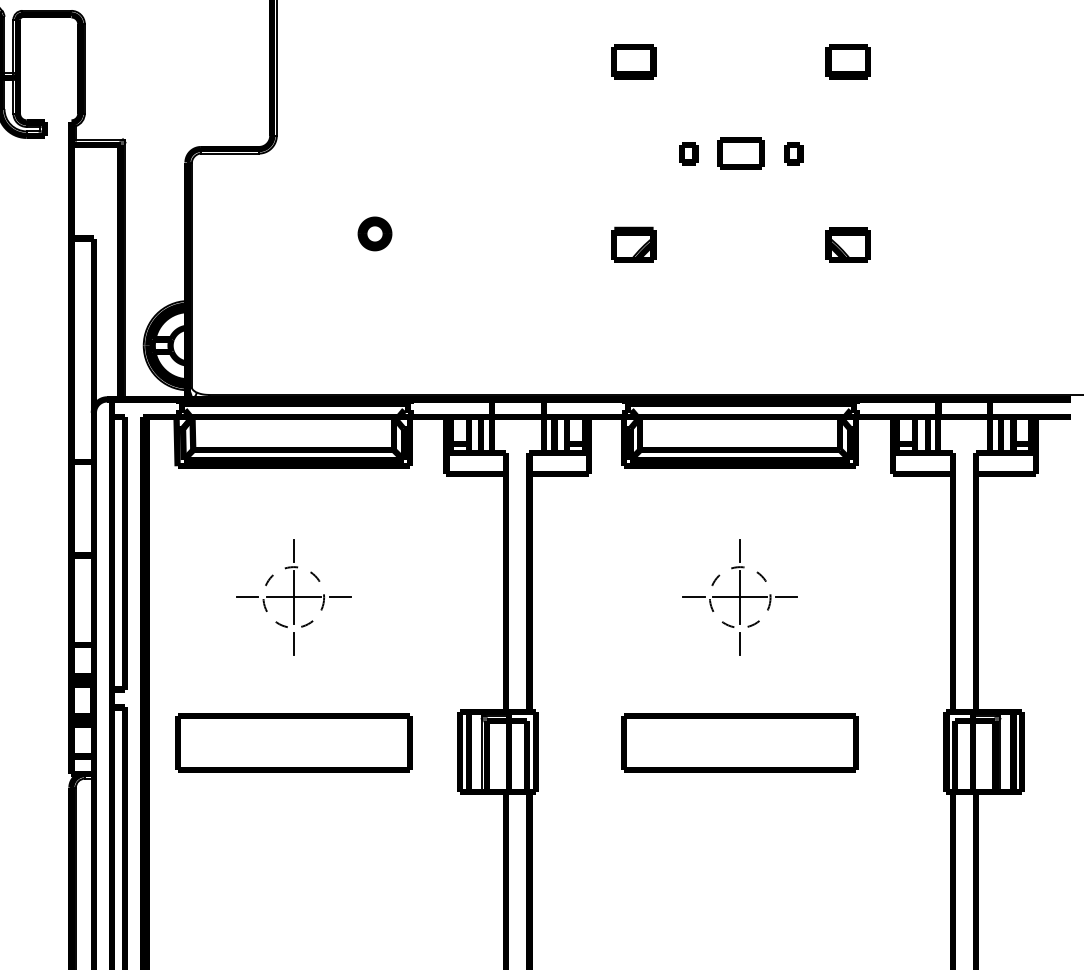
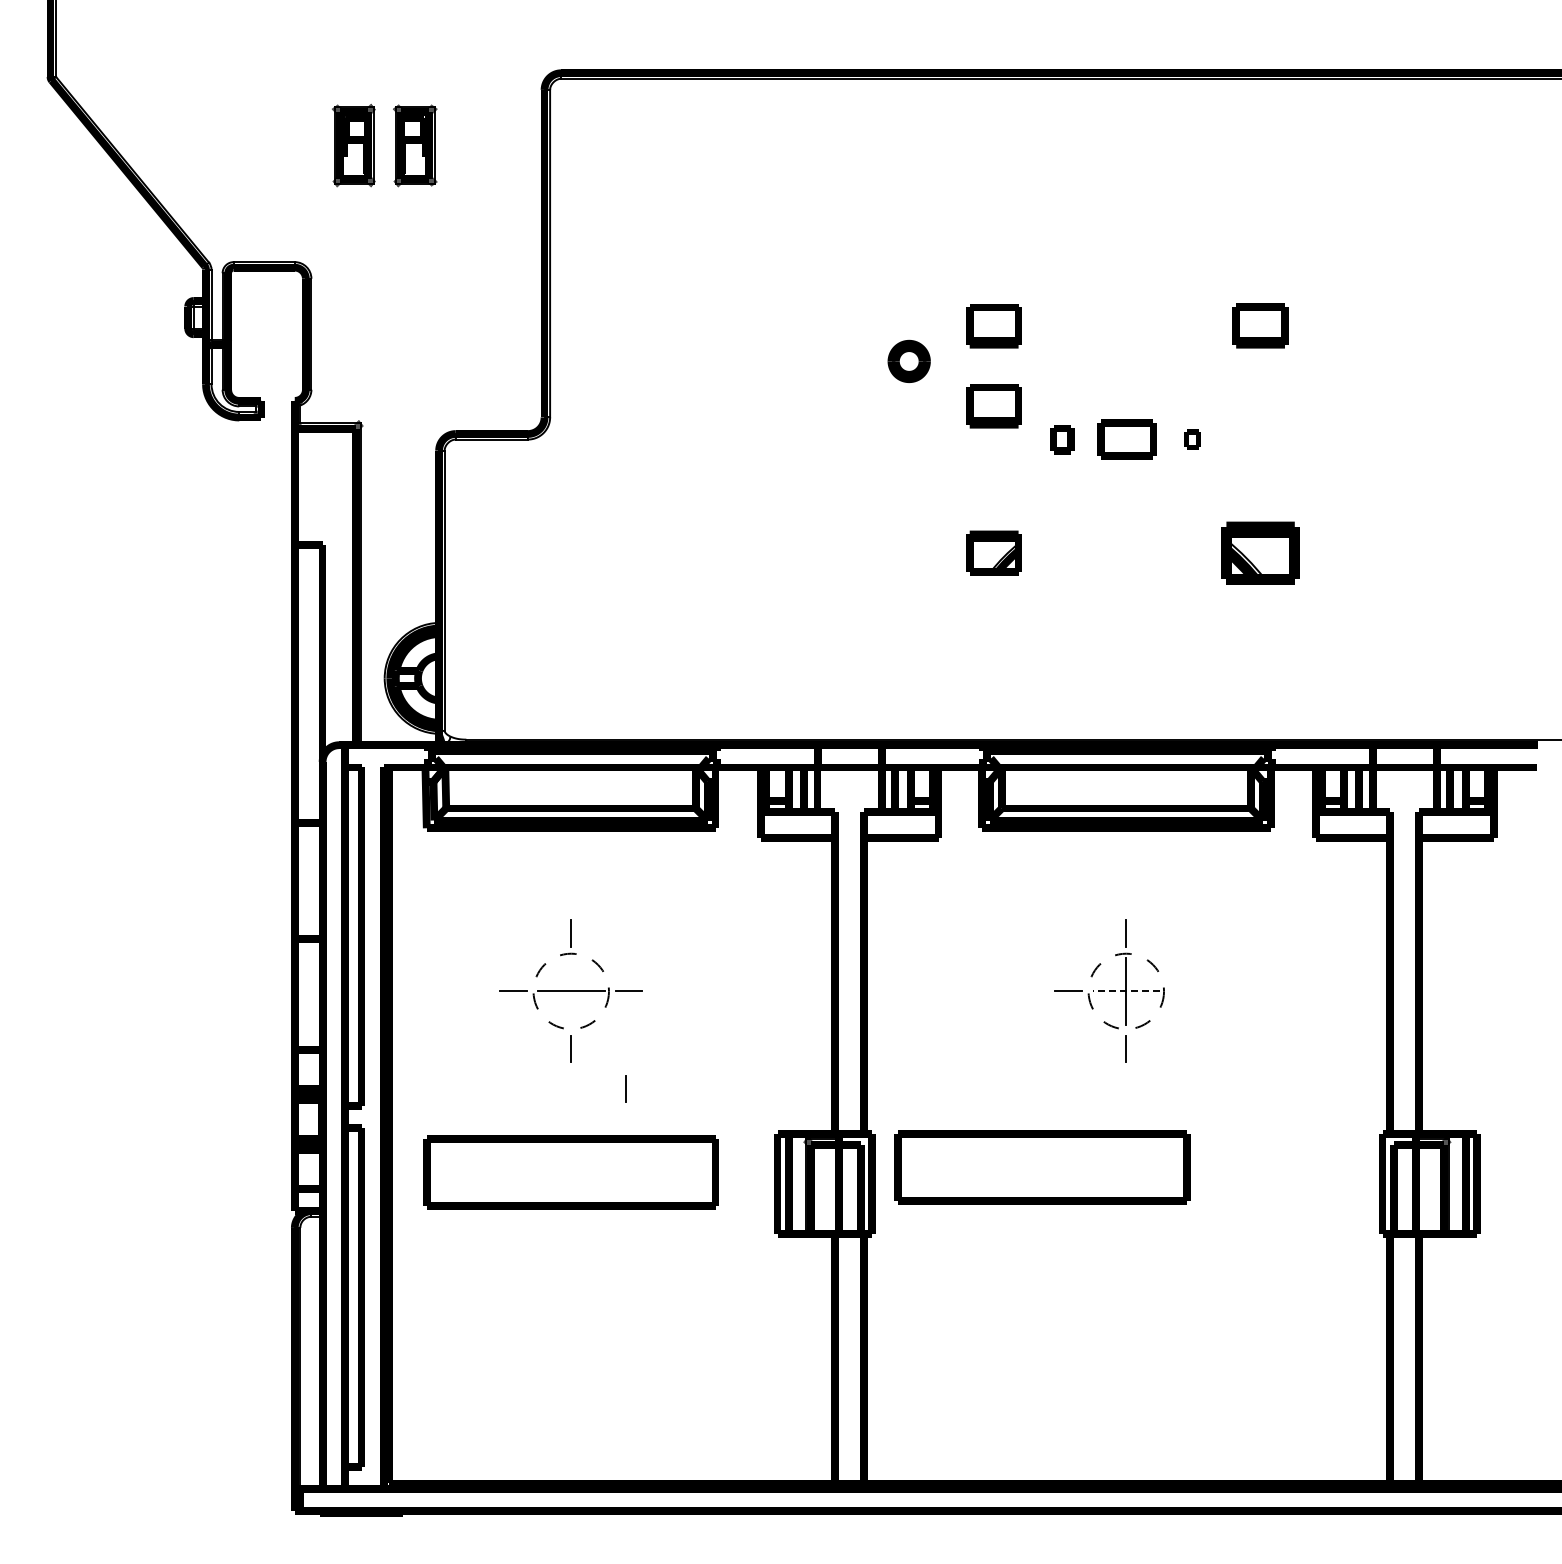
part: (633, 126) -> (993, 406), added
part: (793, 153) -> (1192, 439), size x0.7
part: (374, 233) -> (908, 360), moved
part: (848, 244) -> (1260, 552), size x1.4
line: (294, 597) -> (571, 991), removed
line: (739, 597) -> (1125, 991), solid -> dashed
line: (786, 597) -> (1183, 991), removed
line: (337, 675) -> (625, 1088), added
part: (740, 743) -> (1042, 1167), moved

